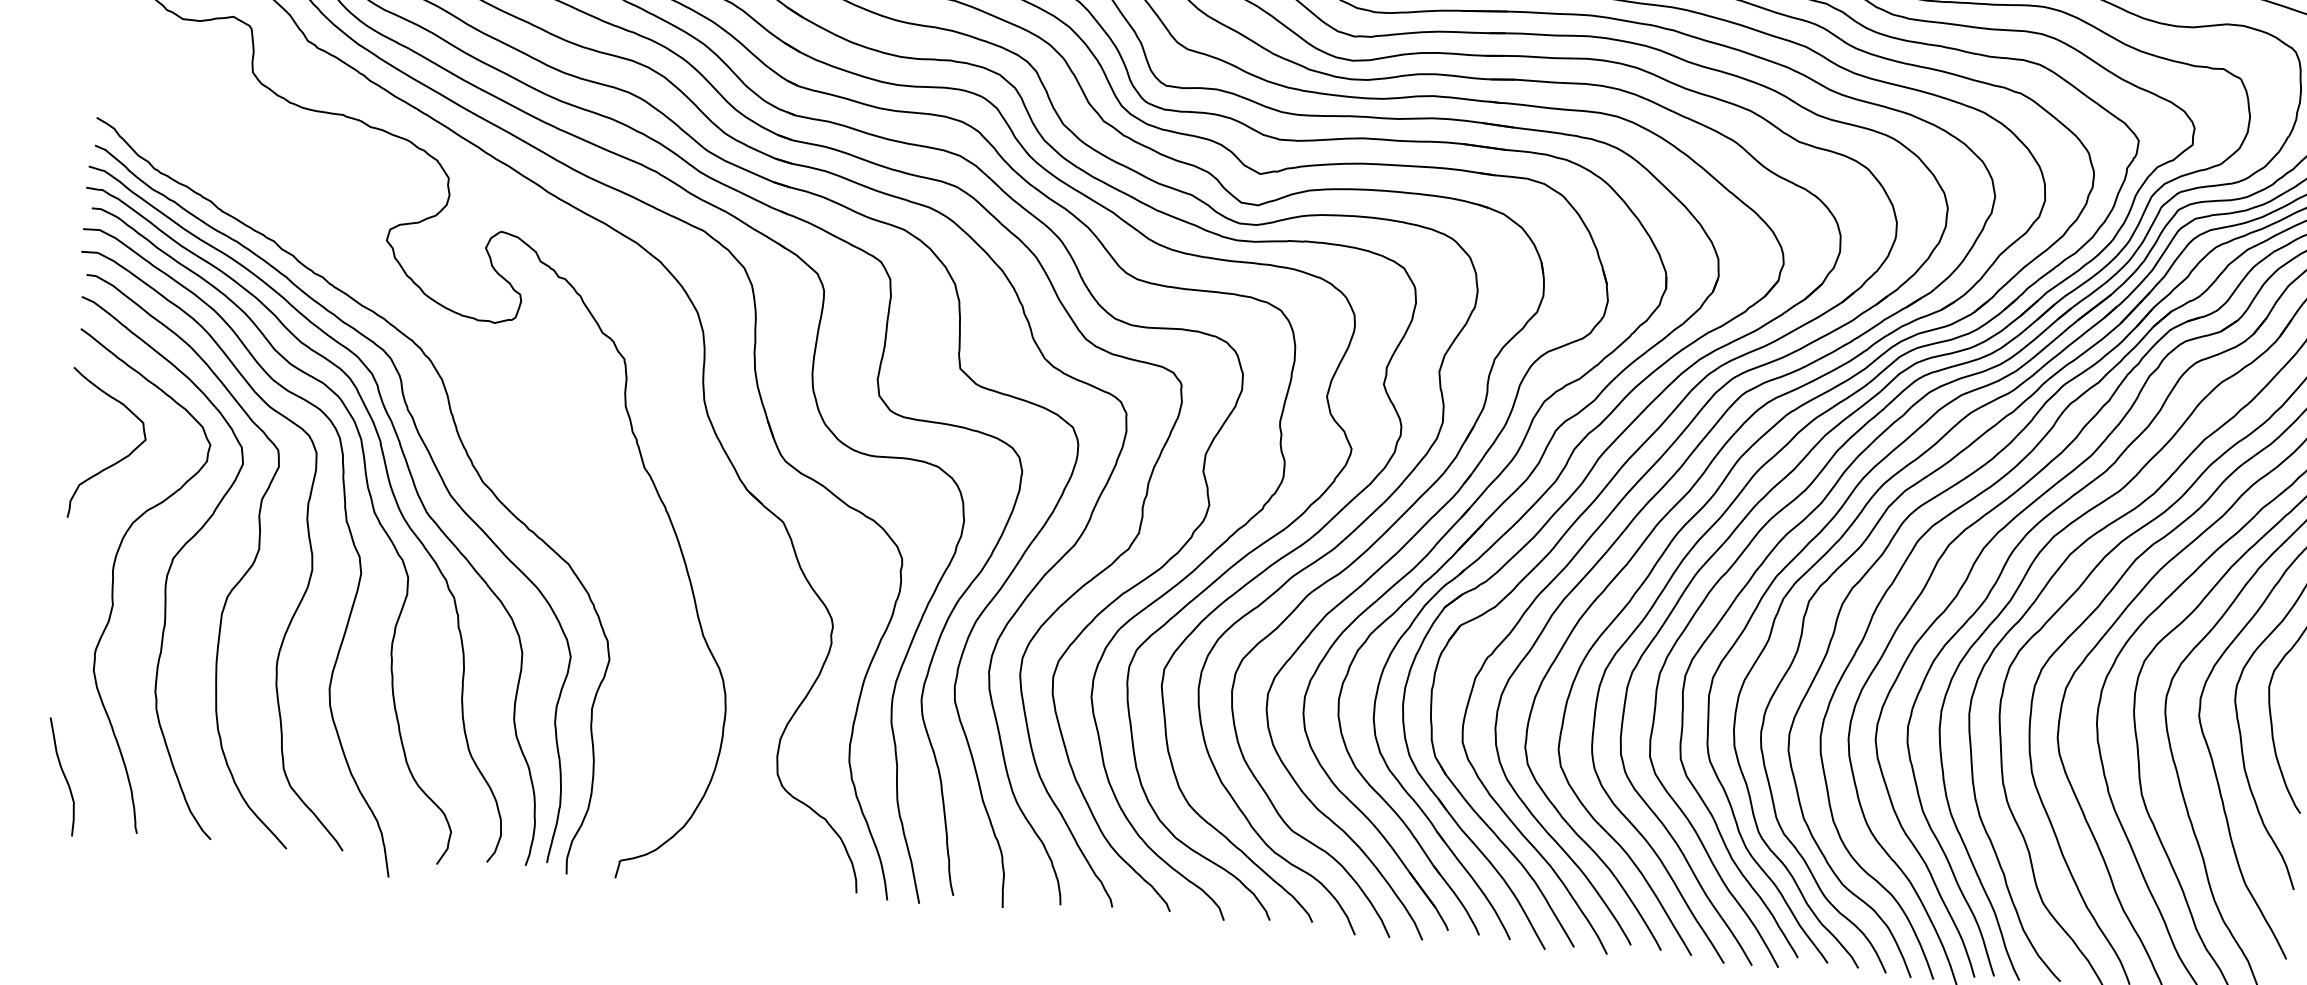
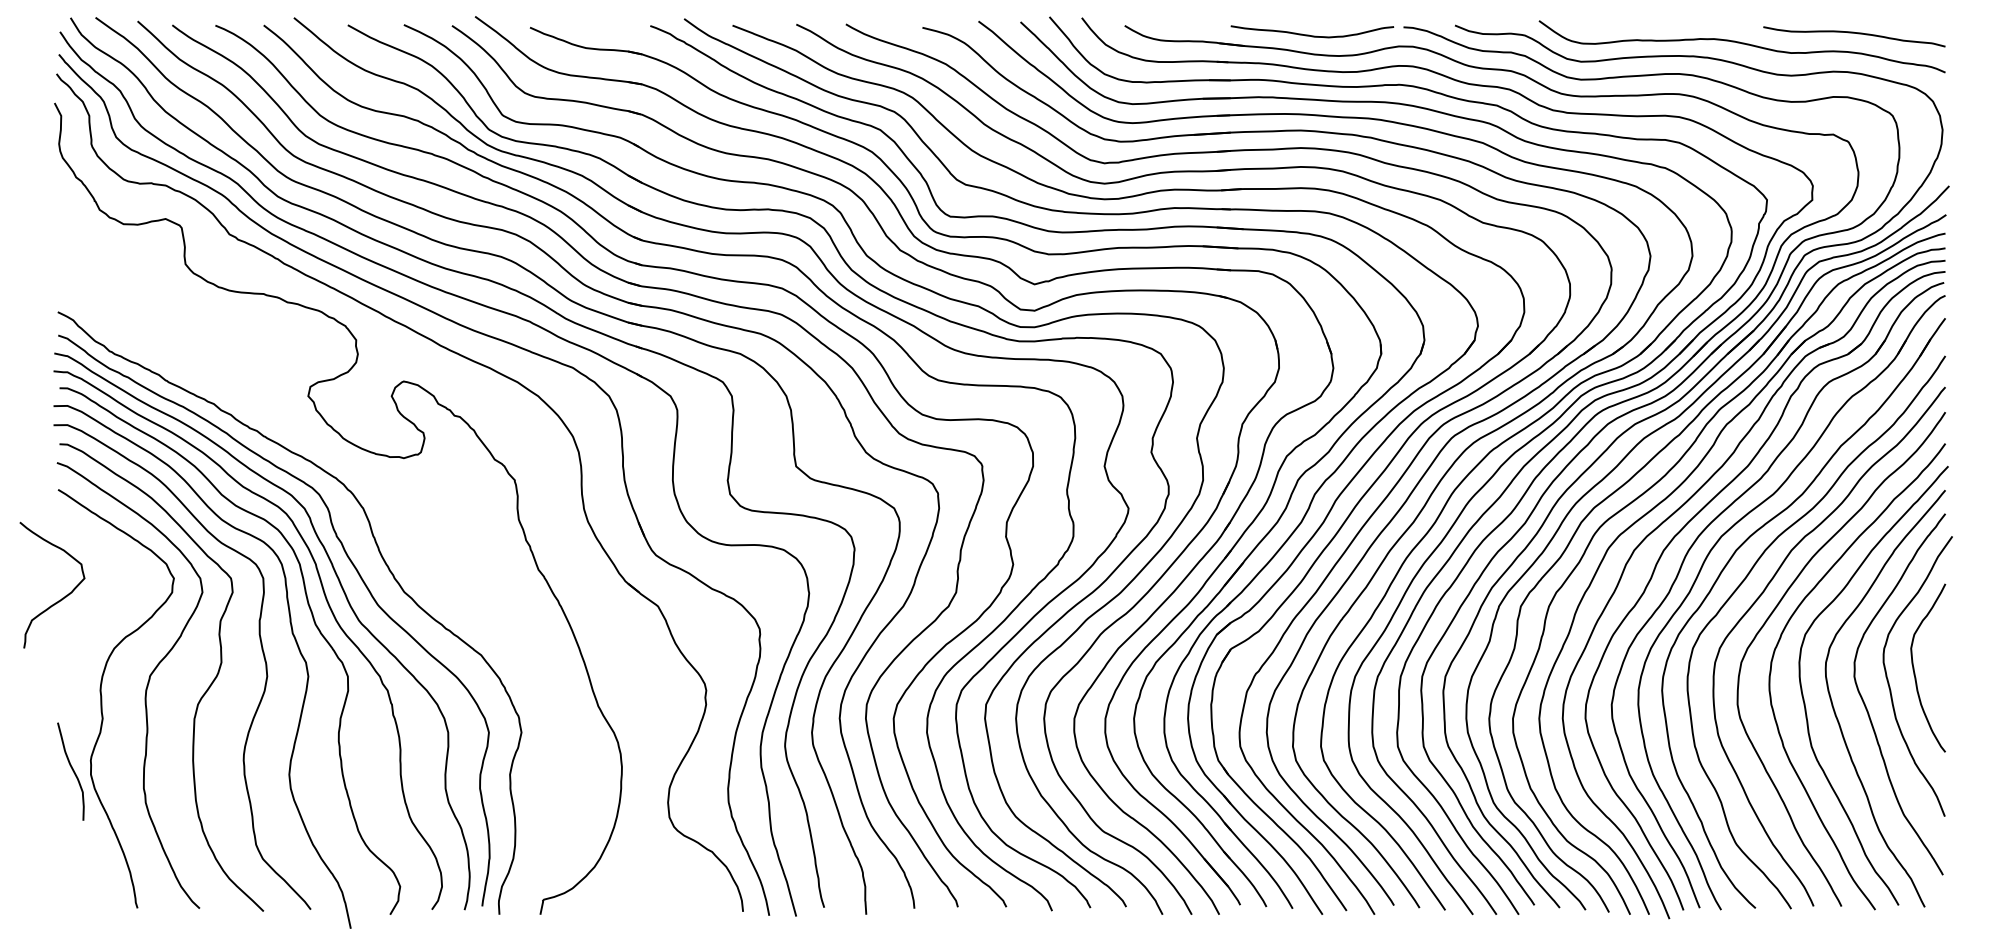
curve: (117, 460) -> (62, 597), moved
curve: (63, 776) -> (72, 771), moved

